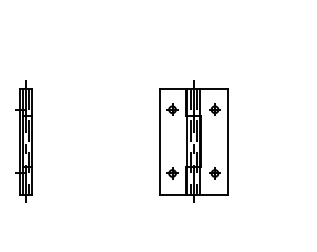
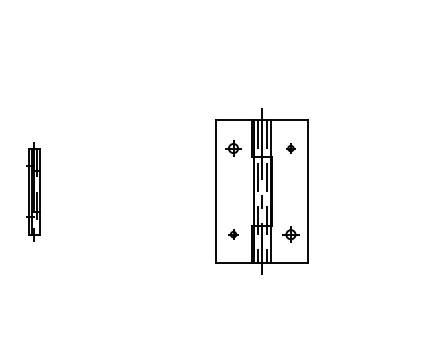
part: (214, 109) -> (290, 148), size x0.6
part: (23, 141) -> (32, 191), size x0.6
part: (172, 173) -> (233, 234), size x0.6

